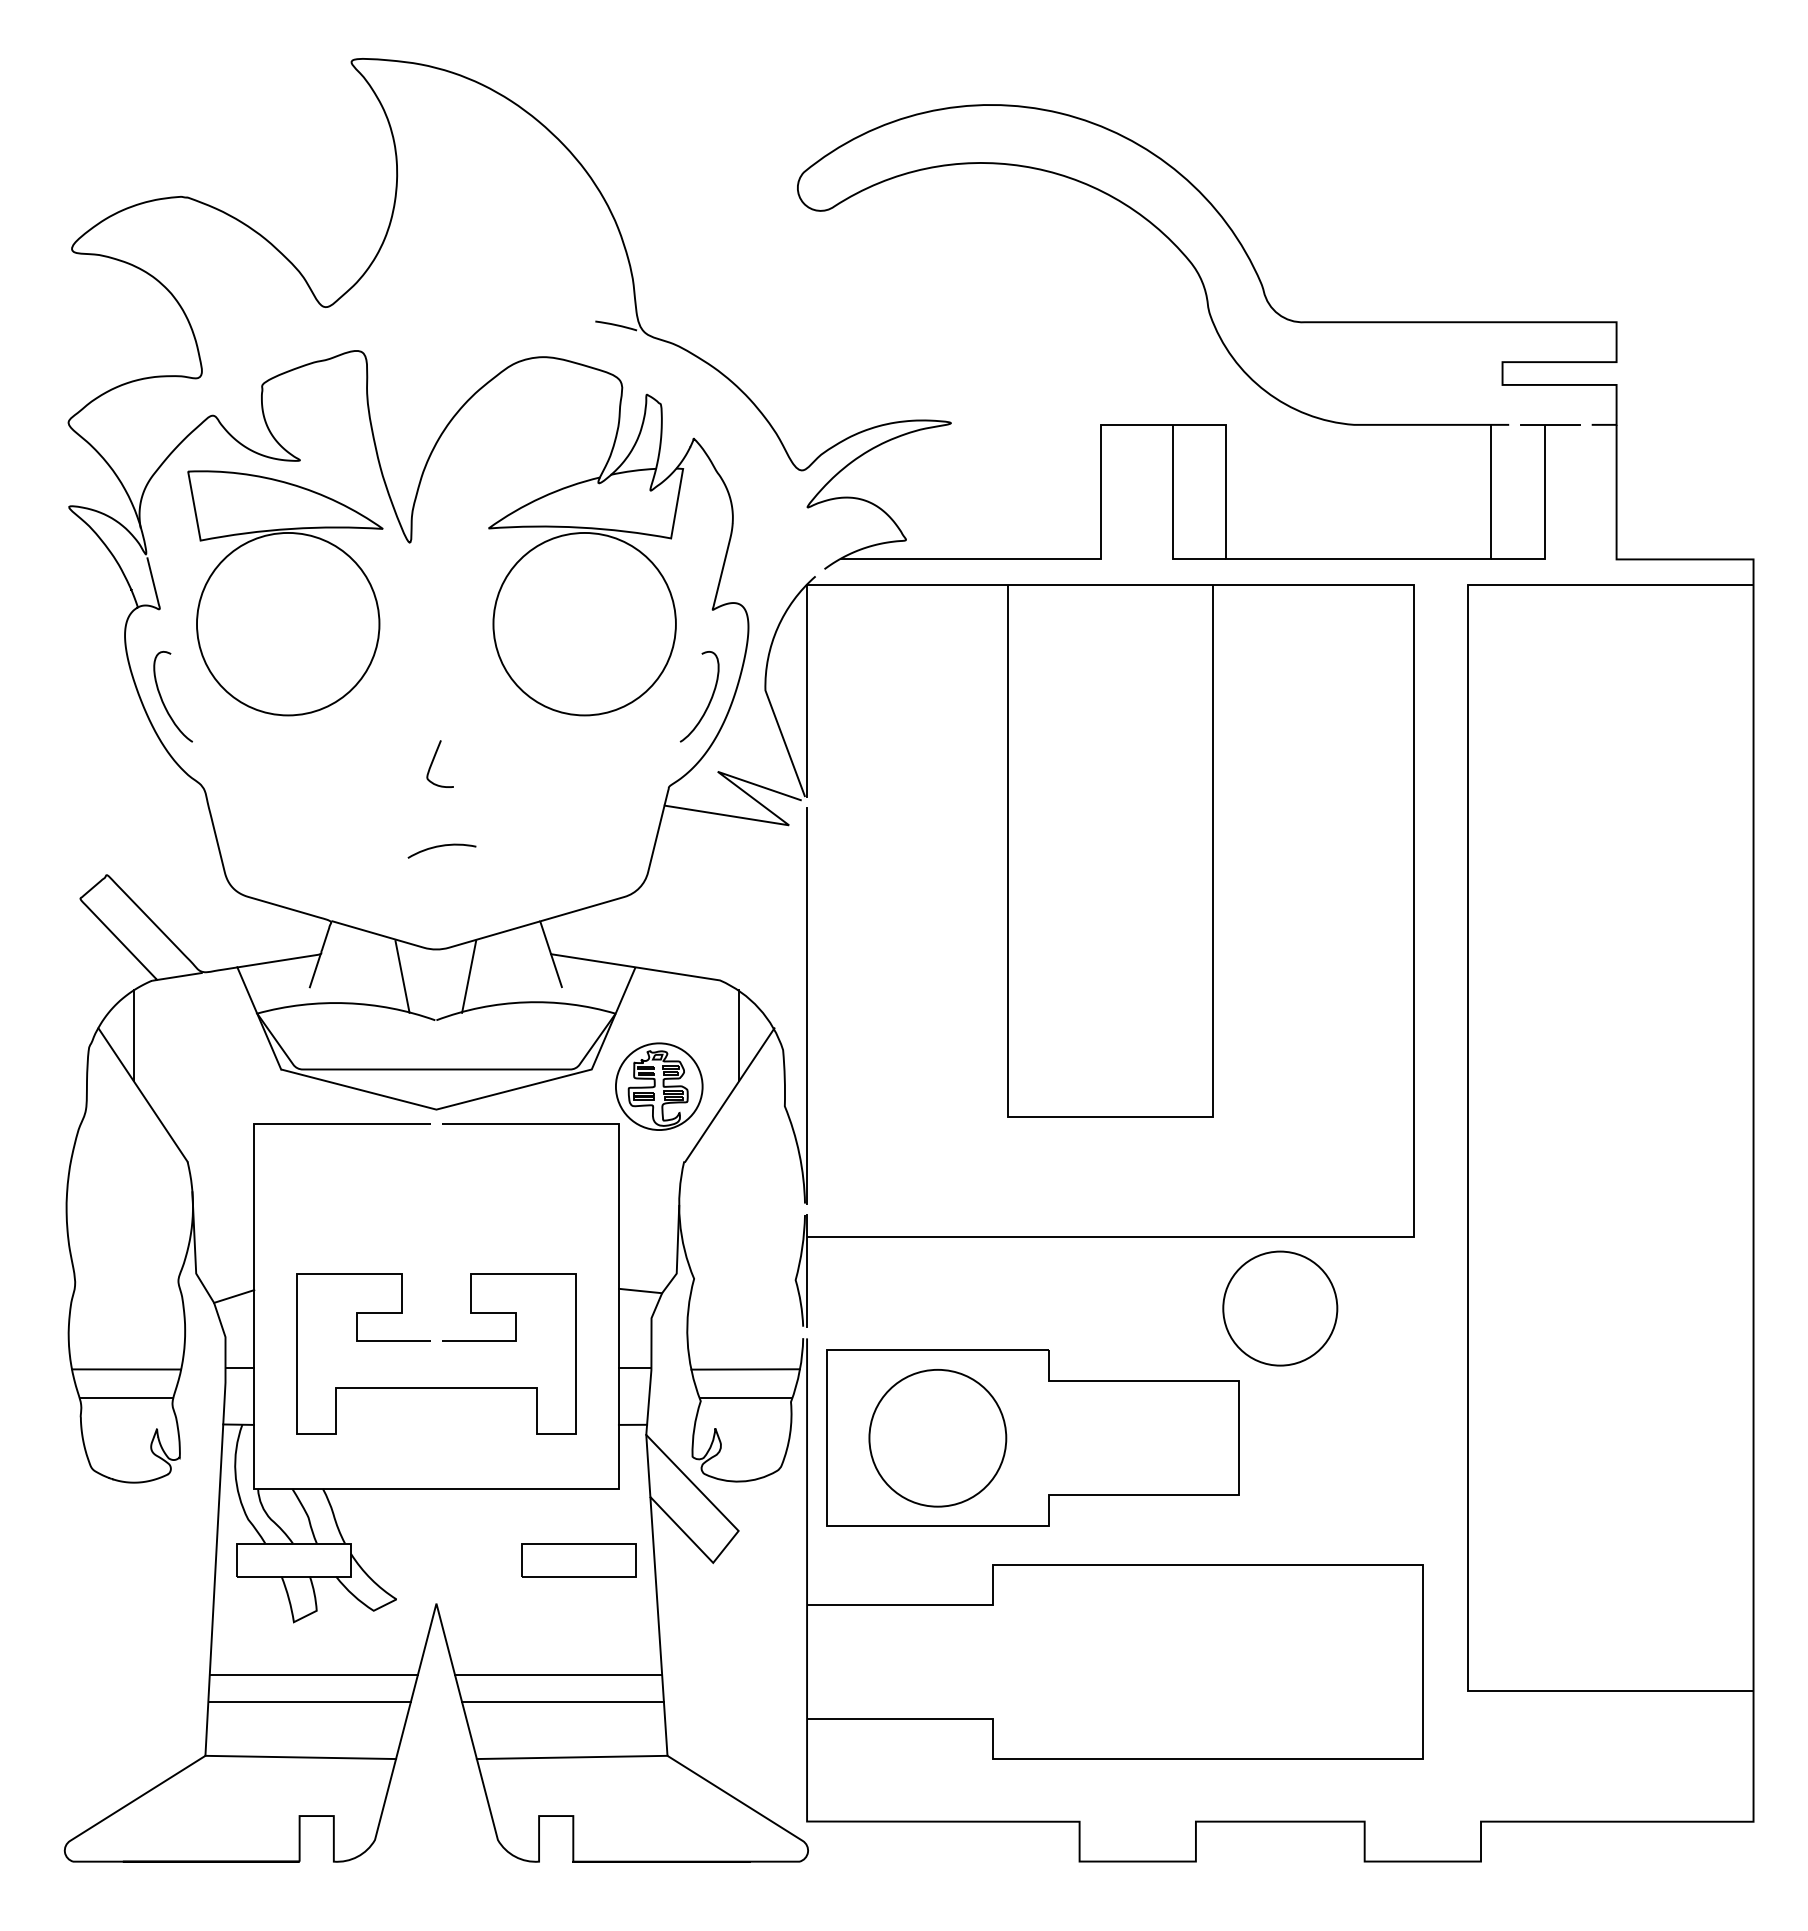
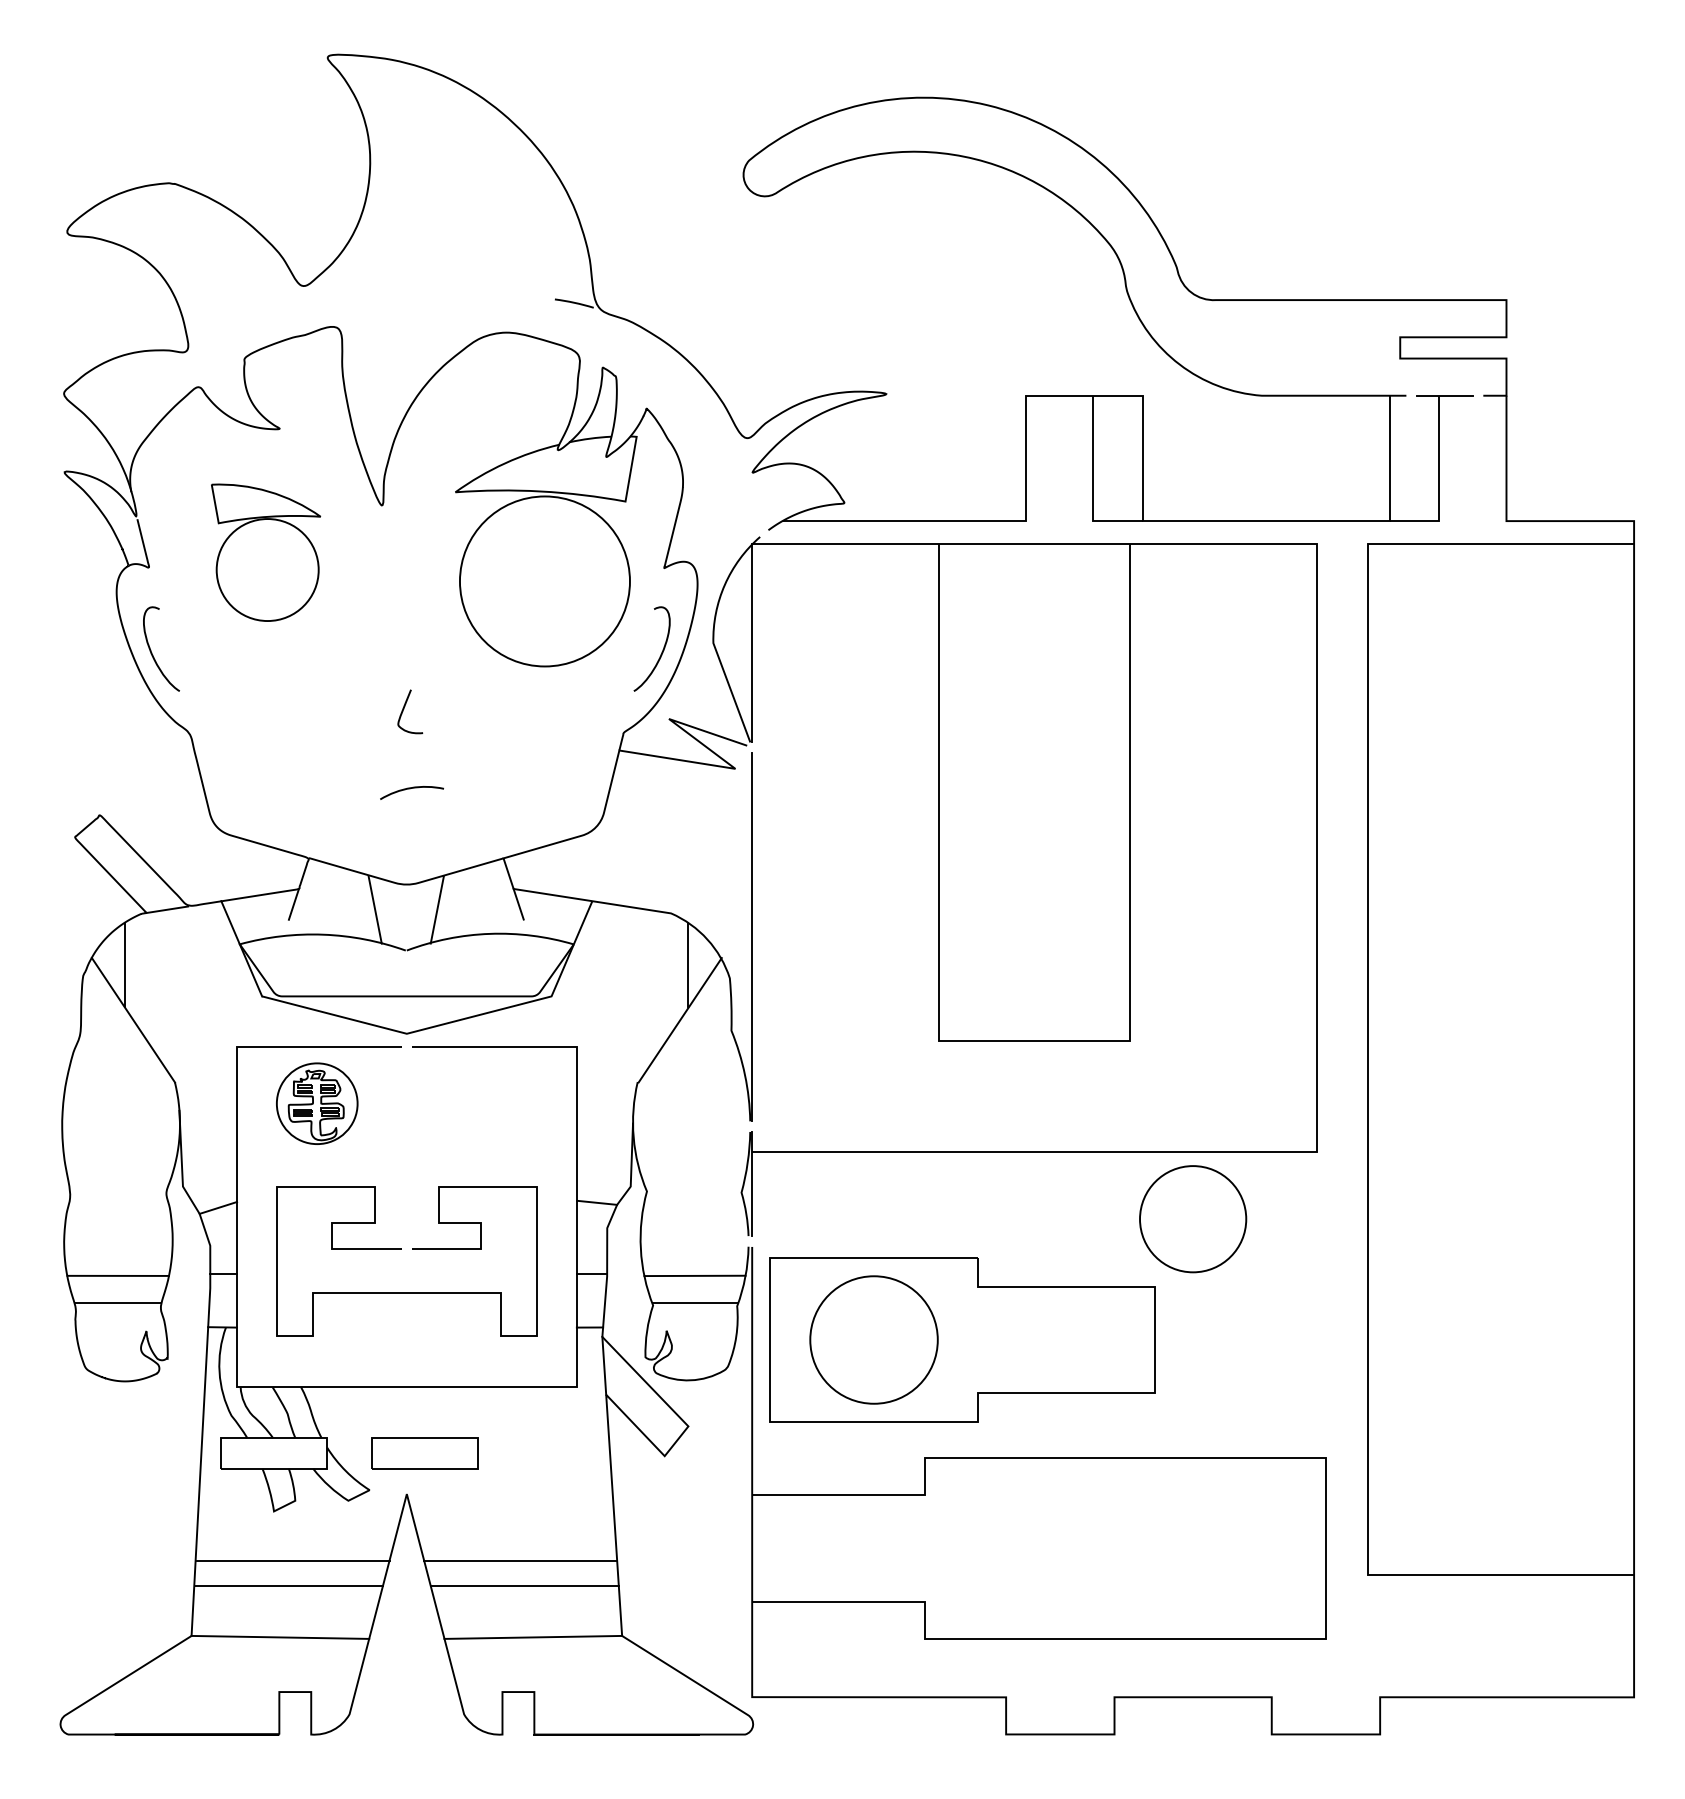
part: (285, 593) -> (266, 552), size x0.6
part: (659, 1086) -> (317, 1103), moved
part: (578, 1560) -> (424, 1453), moved

